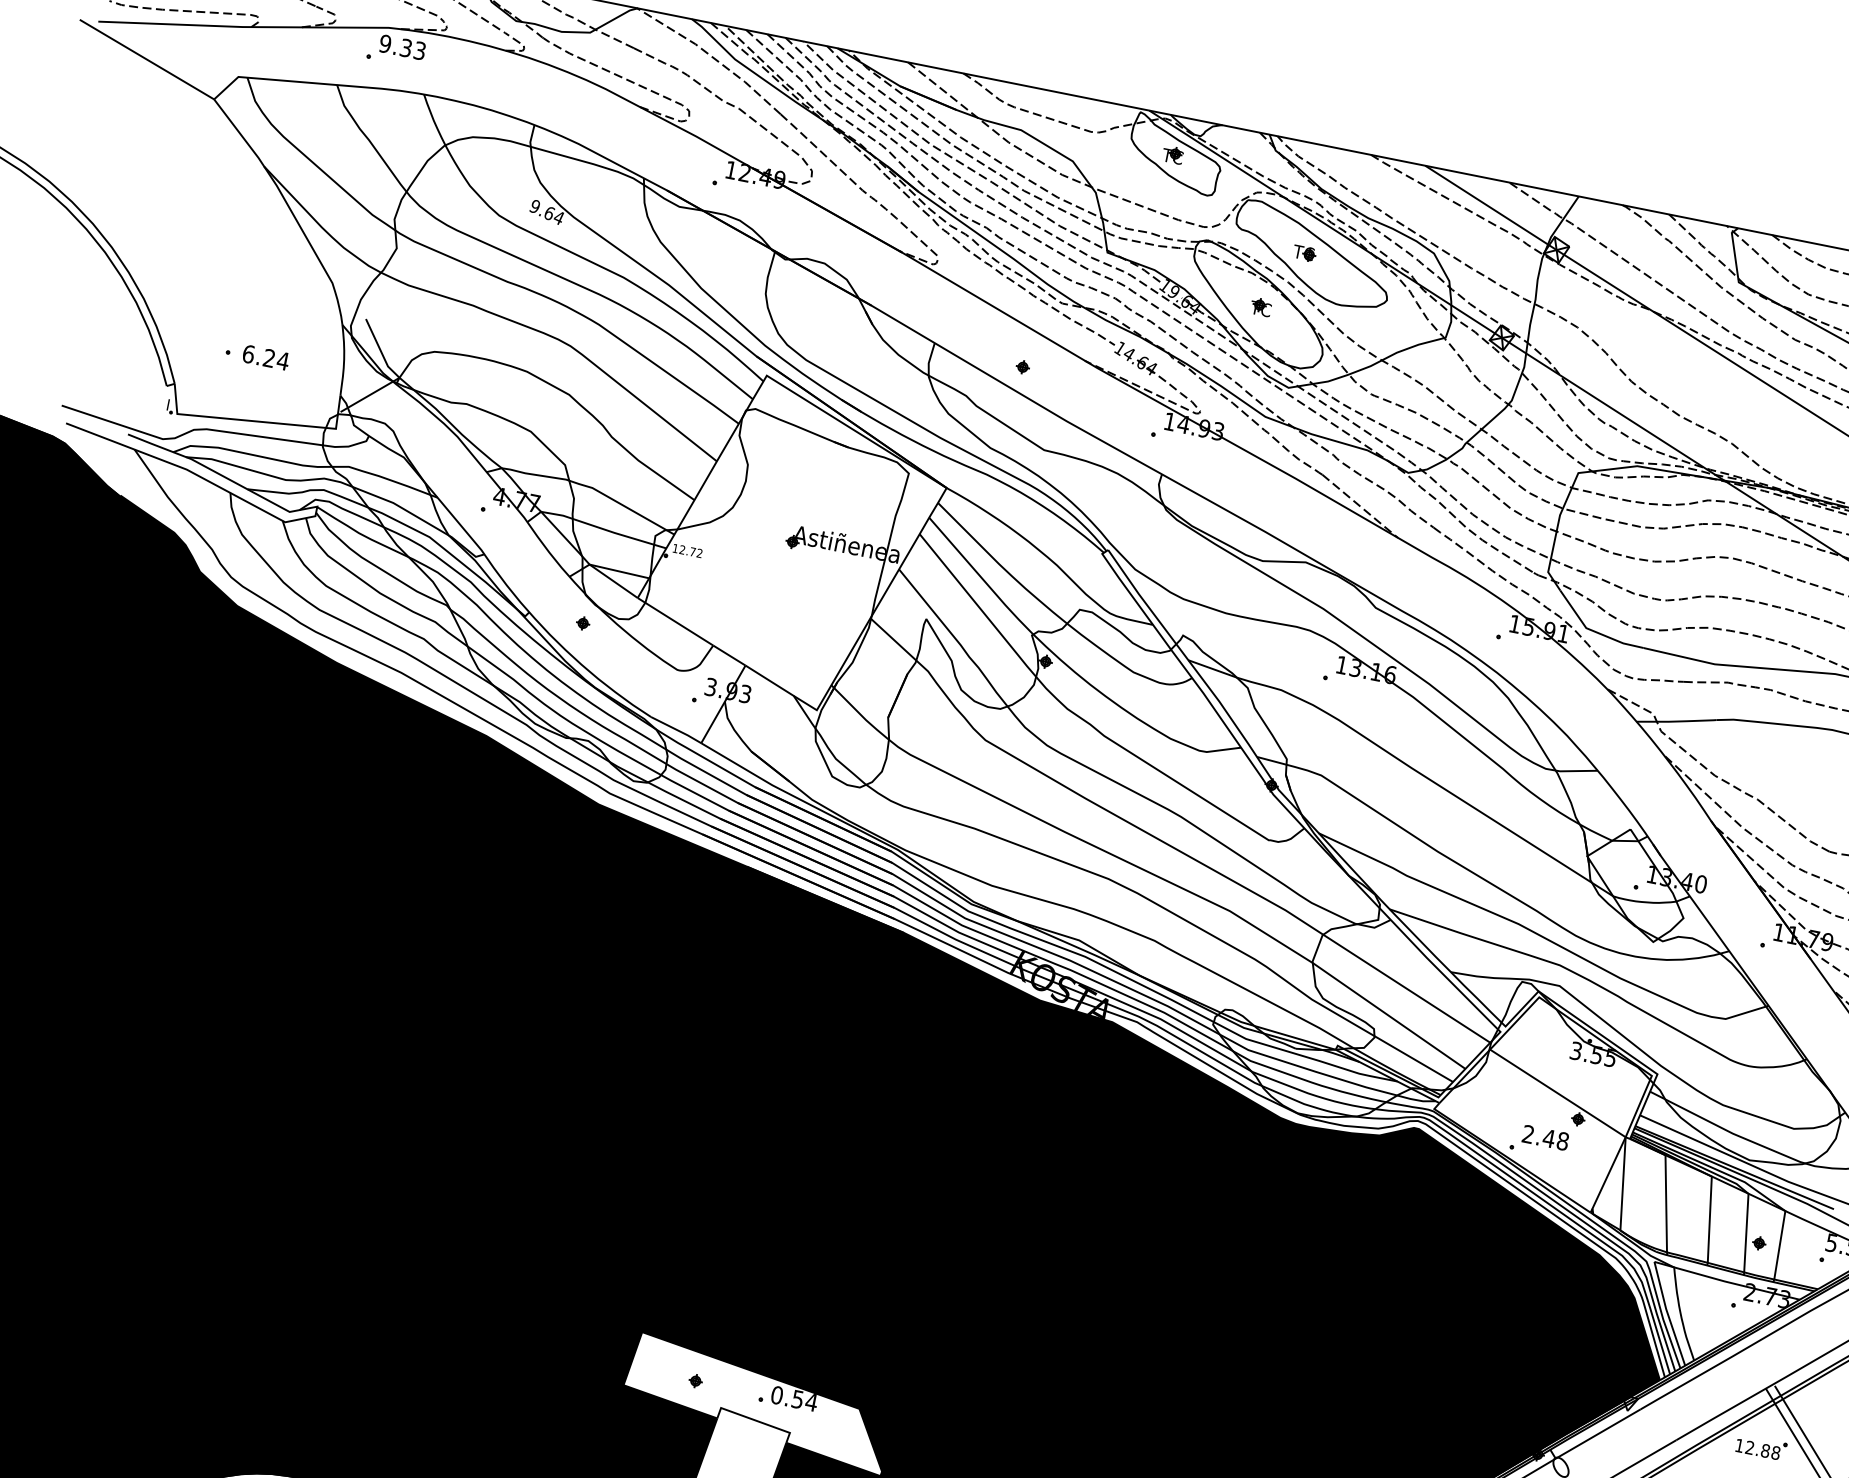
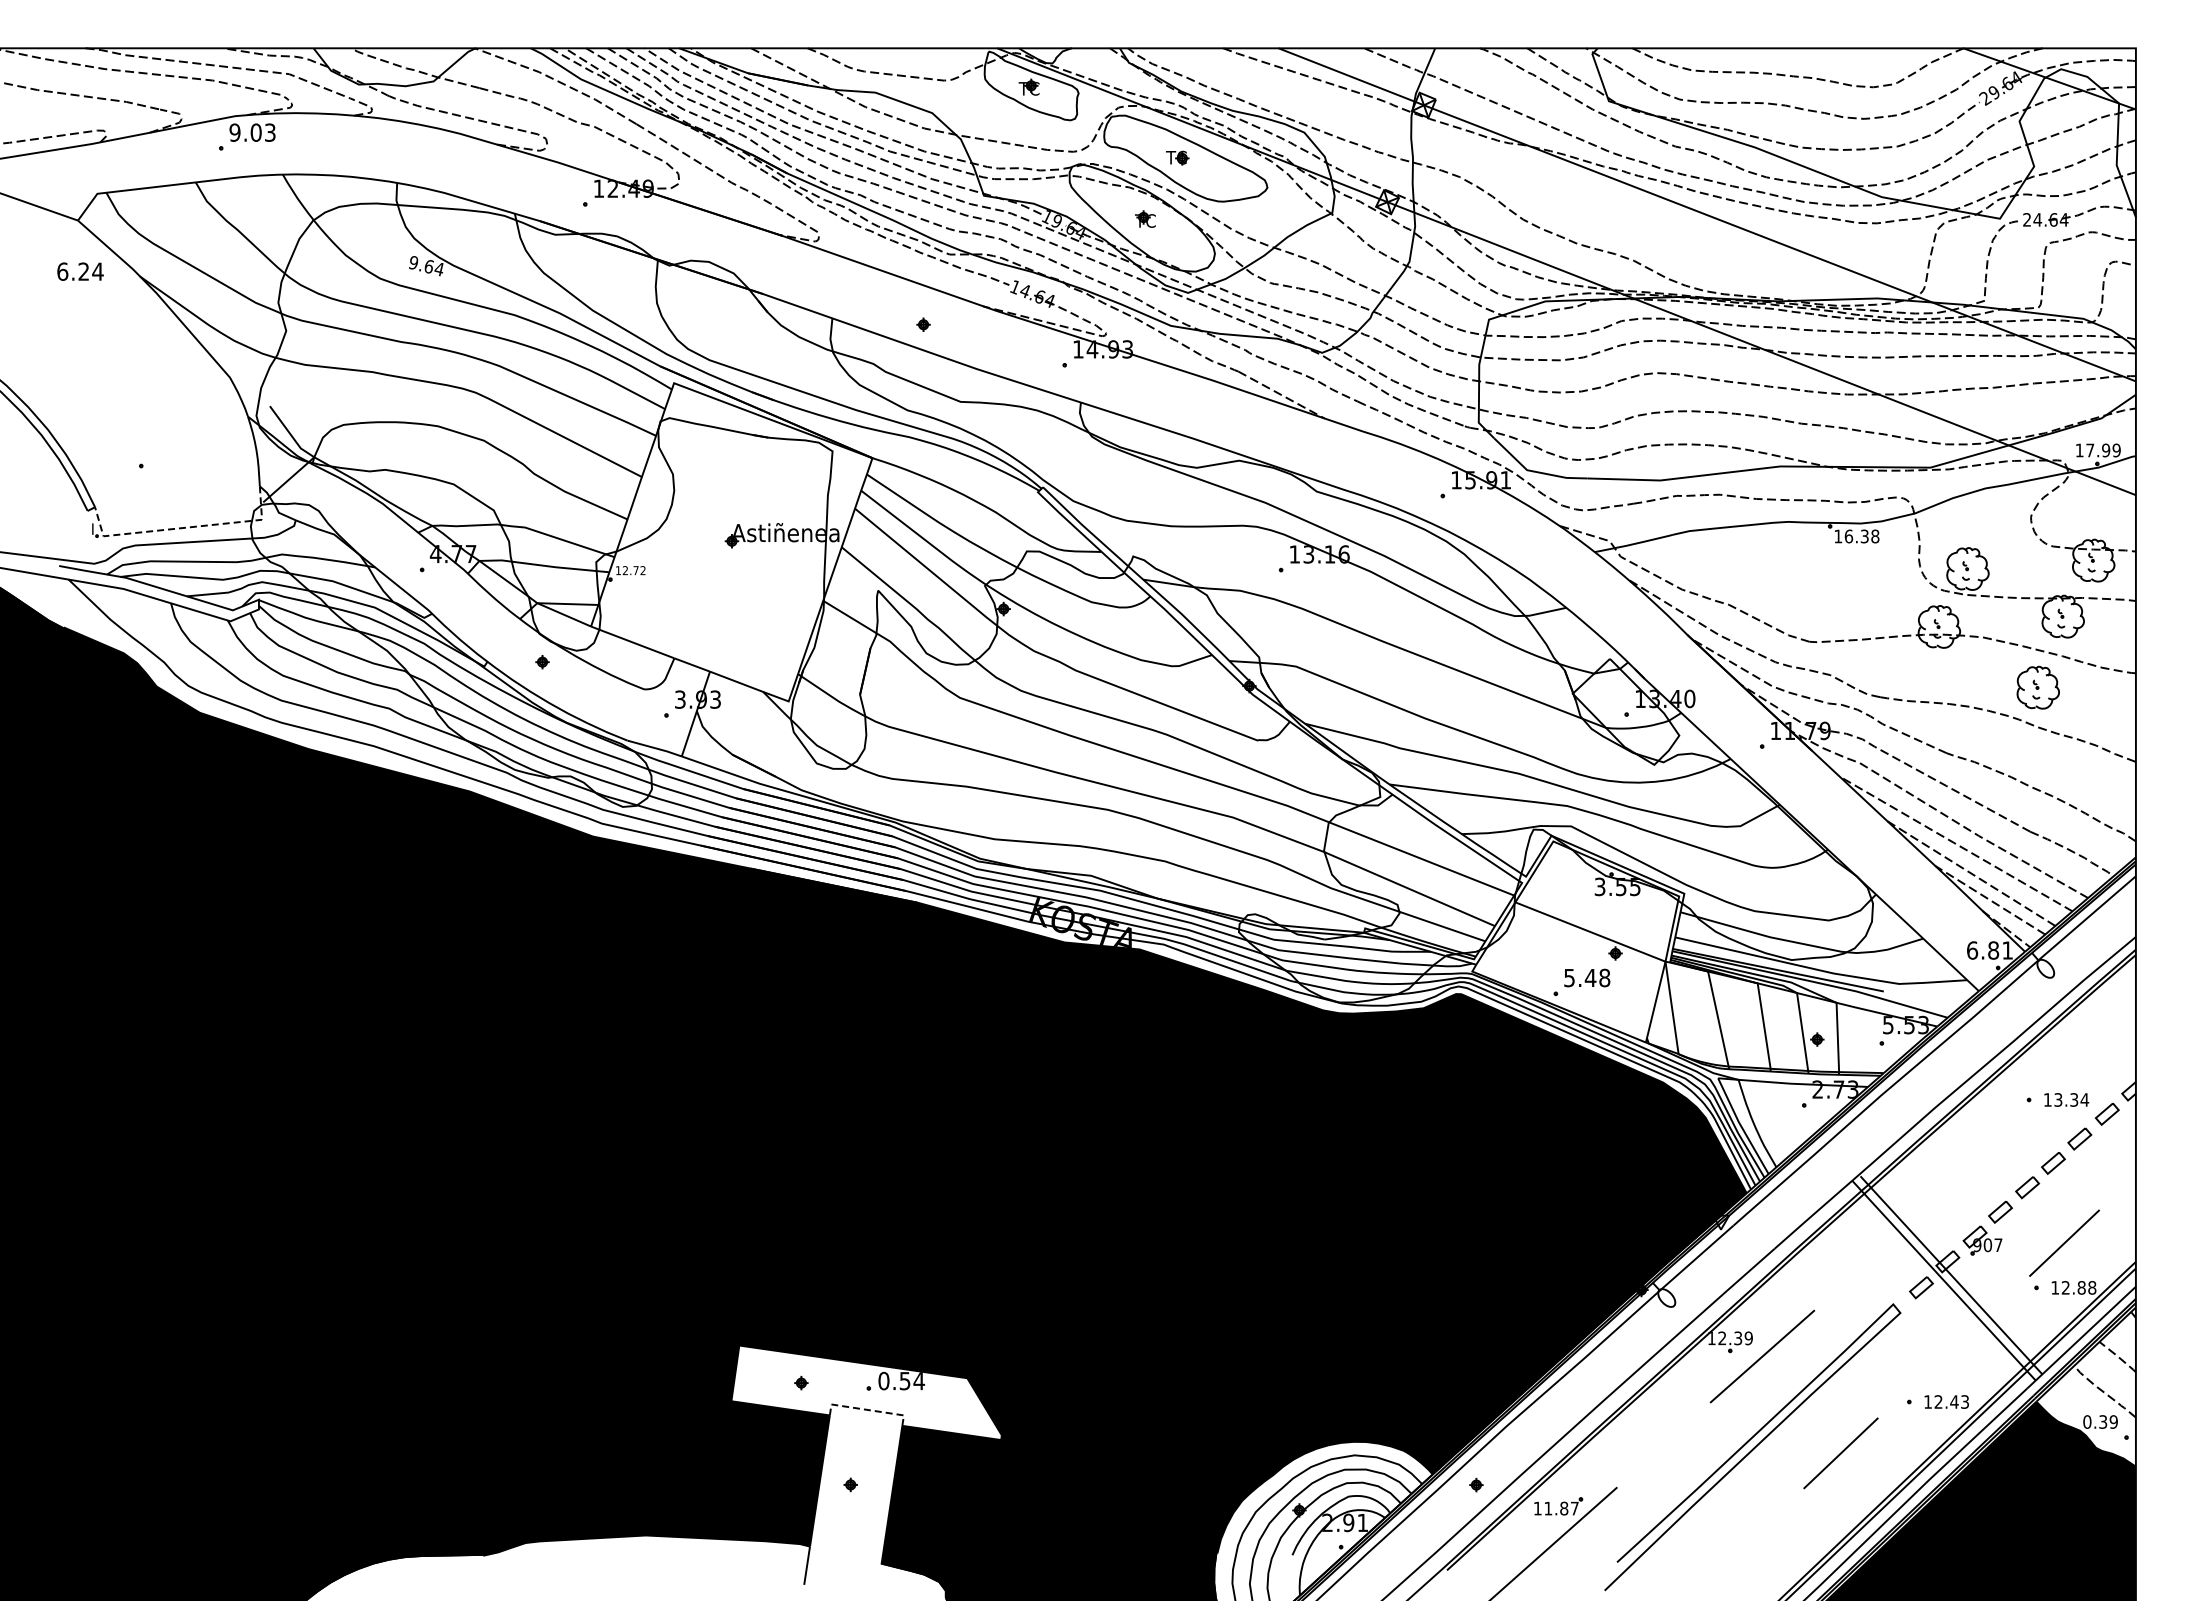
text: (405, 47) -> (255, 132), 9.33 -> 9.03
text: (266, 357) -> (80, 271), moved
line: (257, 421) -> (183, 527), solid -> dashed
text: (1528, 1133) -> (1569, 977), 2.48 -> 5.48
line: (754, 1419) -> (866, 1409), solid -> dashed
part: (1761, 1447) -> (1859, 1239), removed

